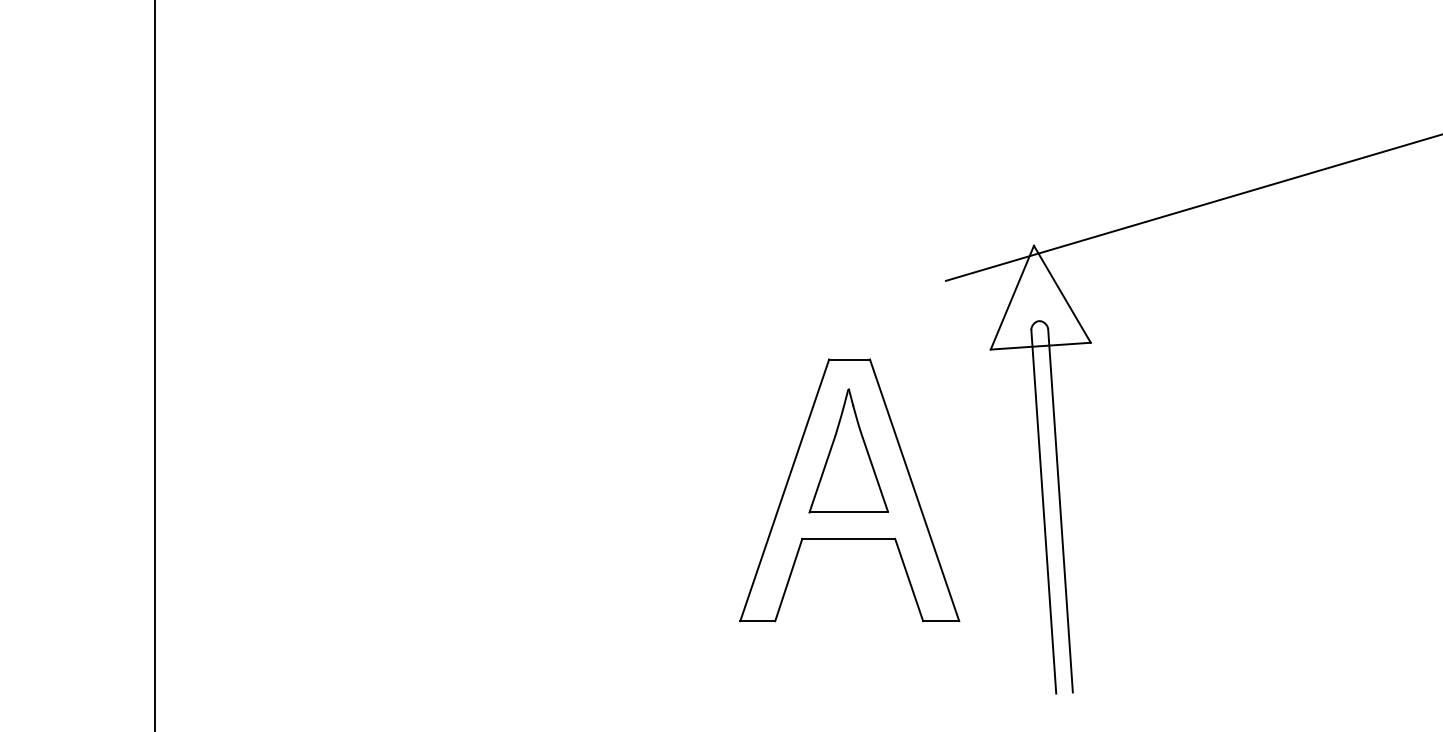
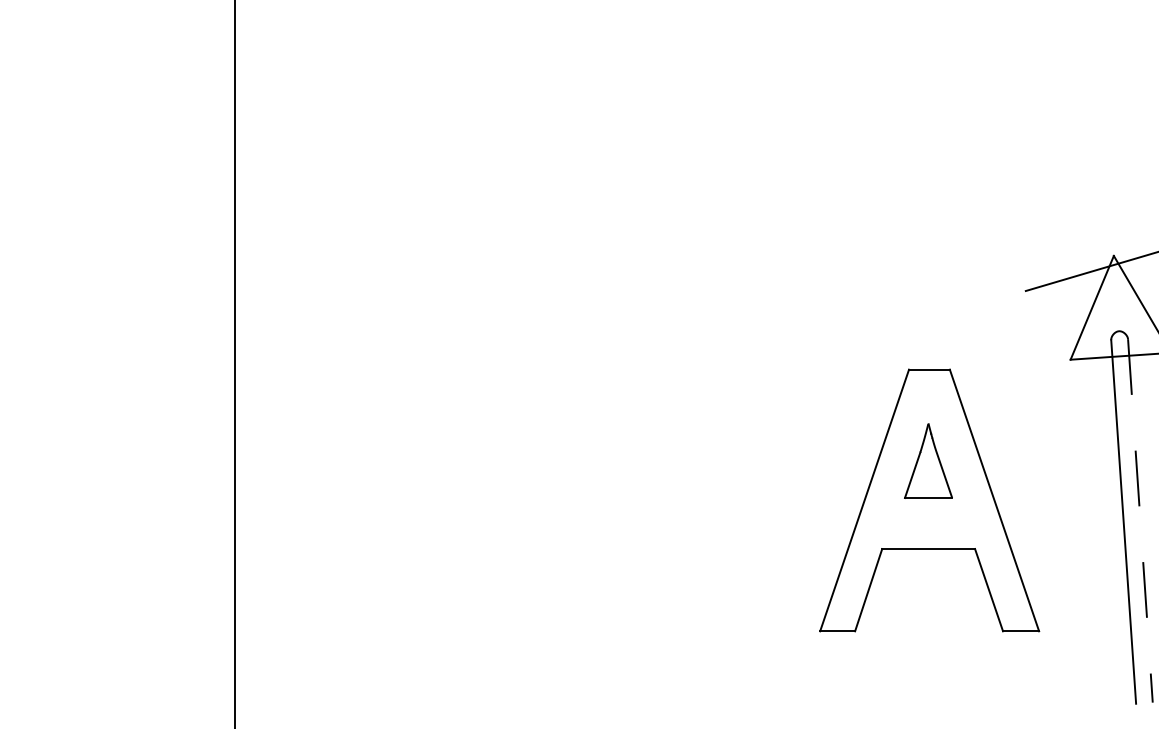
part: (848, 450) -> (928, 460), size x0.6
line: (1060, 511) -> (1140, 521), solid -> dashed

